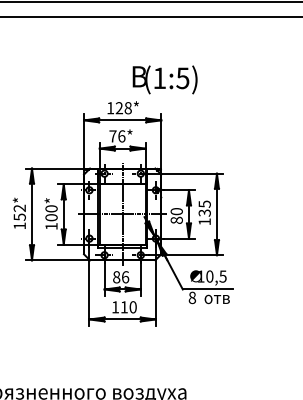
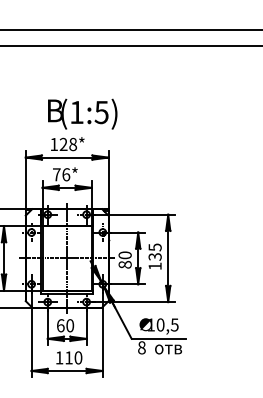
text: (164, 79) -> (81, 113), moved
text: (121, 277) -> (65, 325), 86 -> 60

